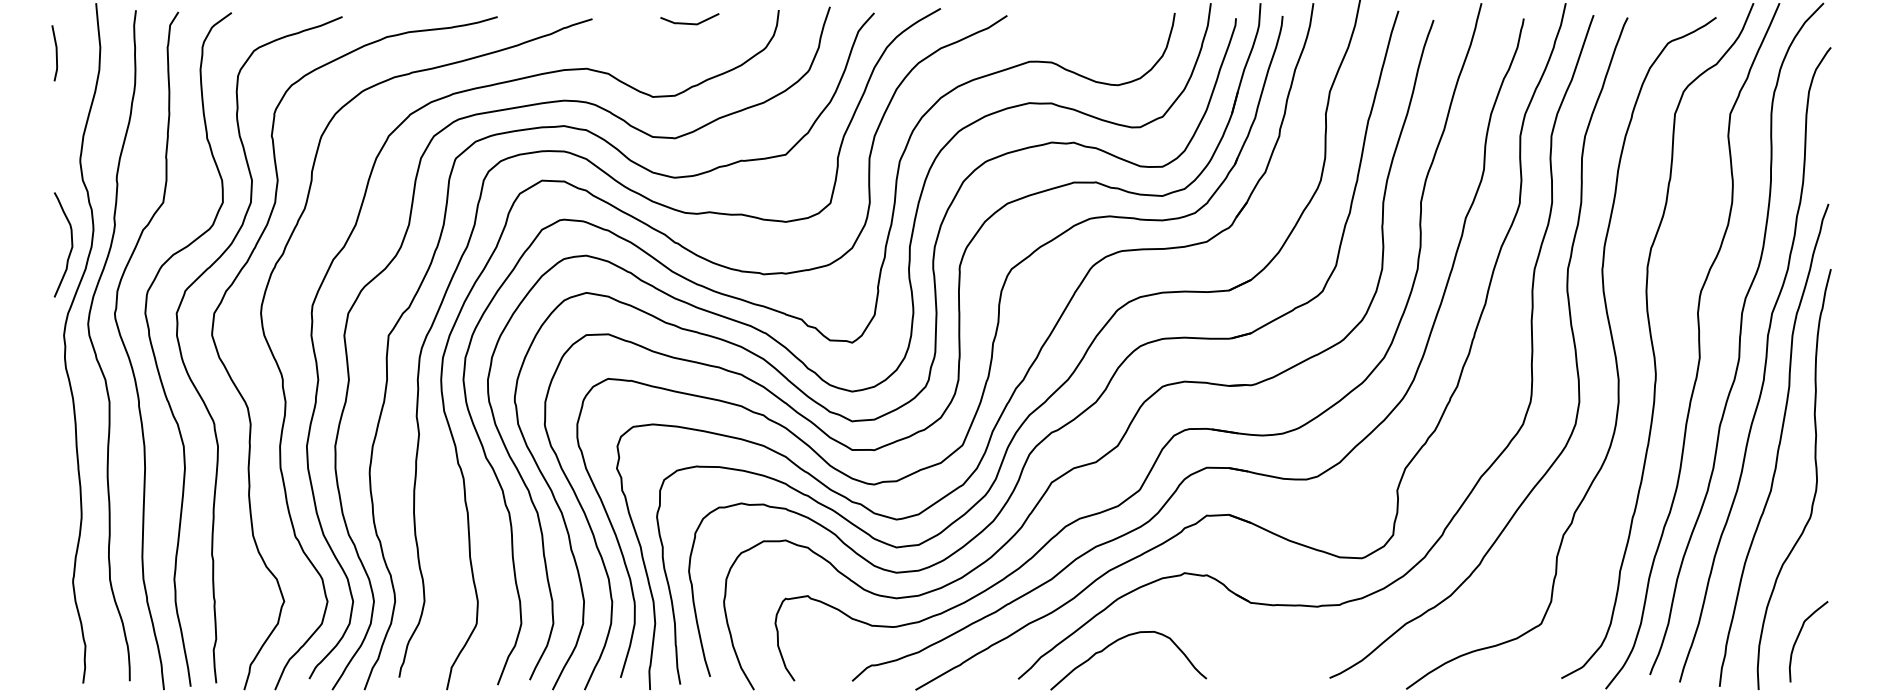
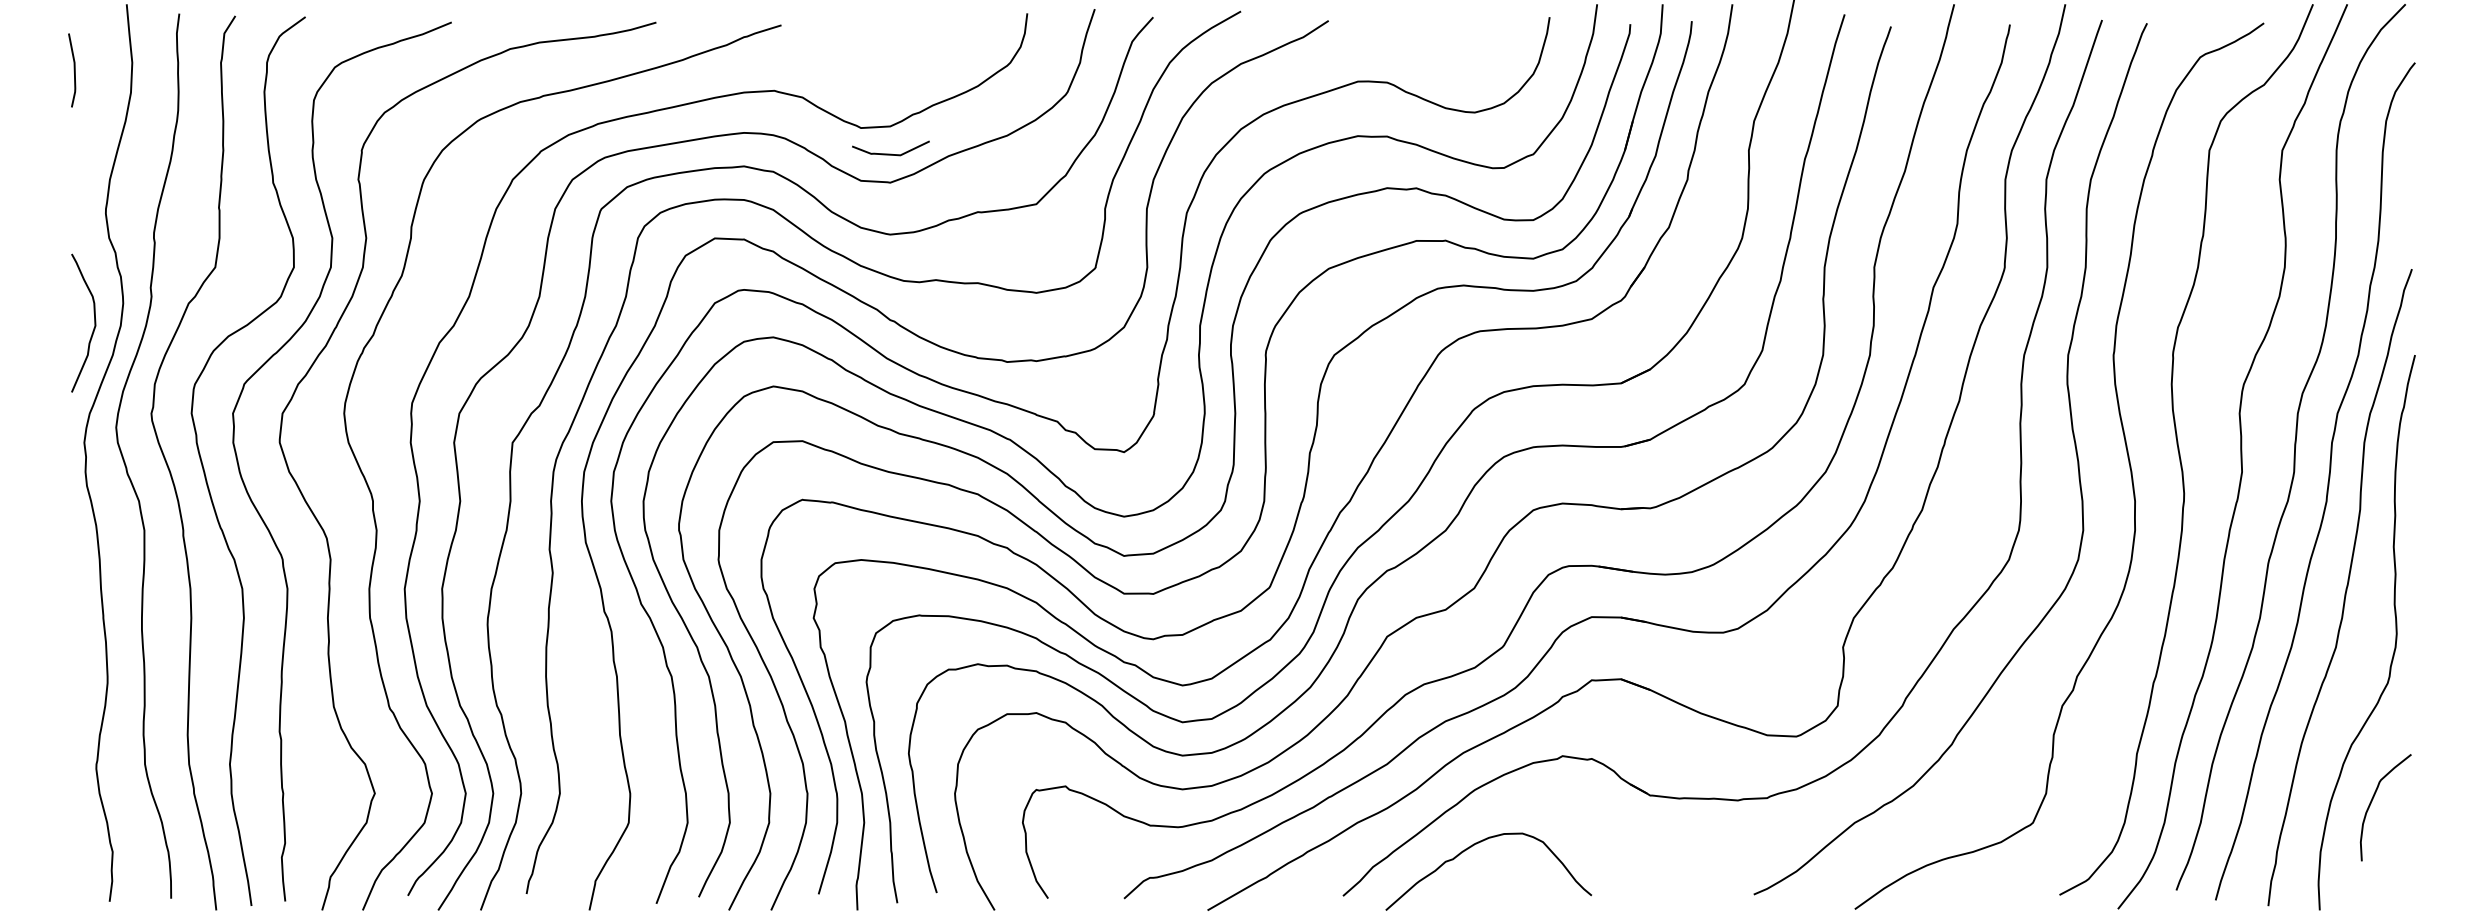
line: (689, 23) -> (890, 153), moved
curve: (1798, 637) -> (2372, 801), moved

